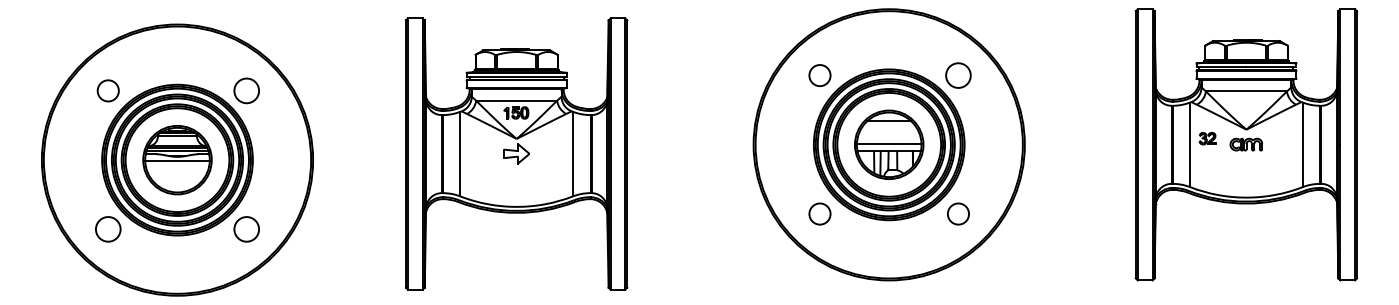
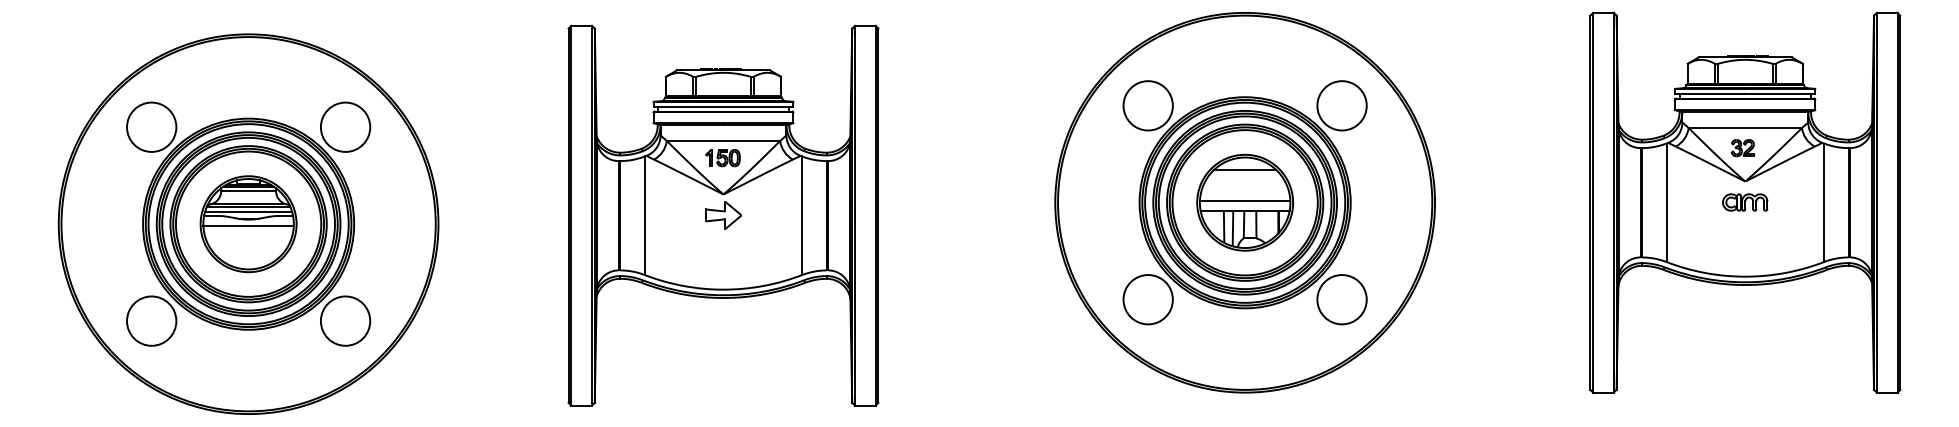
circle: (819, 75) -> (1147, 105), size x1.67
circle: (958, 75) -> (1341, 105), size x1.43
circle: (108, 90) -> (151, 126), size x1.67
circle: (246, 90) -> (345, 126), size x1.43
part: (1207, 138) -> (1742, 148), moved
circle: (819, 213) -> (1147, 299), size x1.67
circle: (958, 213) -> (1341, 299), size x1.67
circle: (108, 228) -> (151, 320), size x1.43
circle: (246, 228) -> (345, 320), size x1.43

